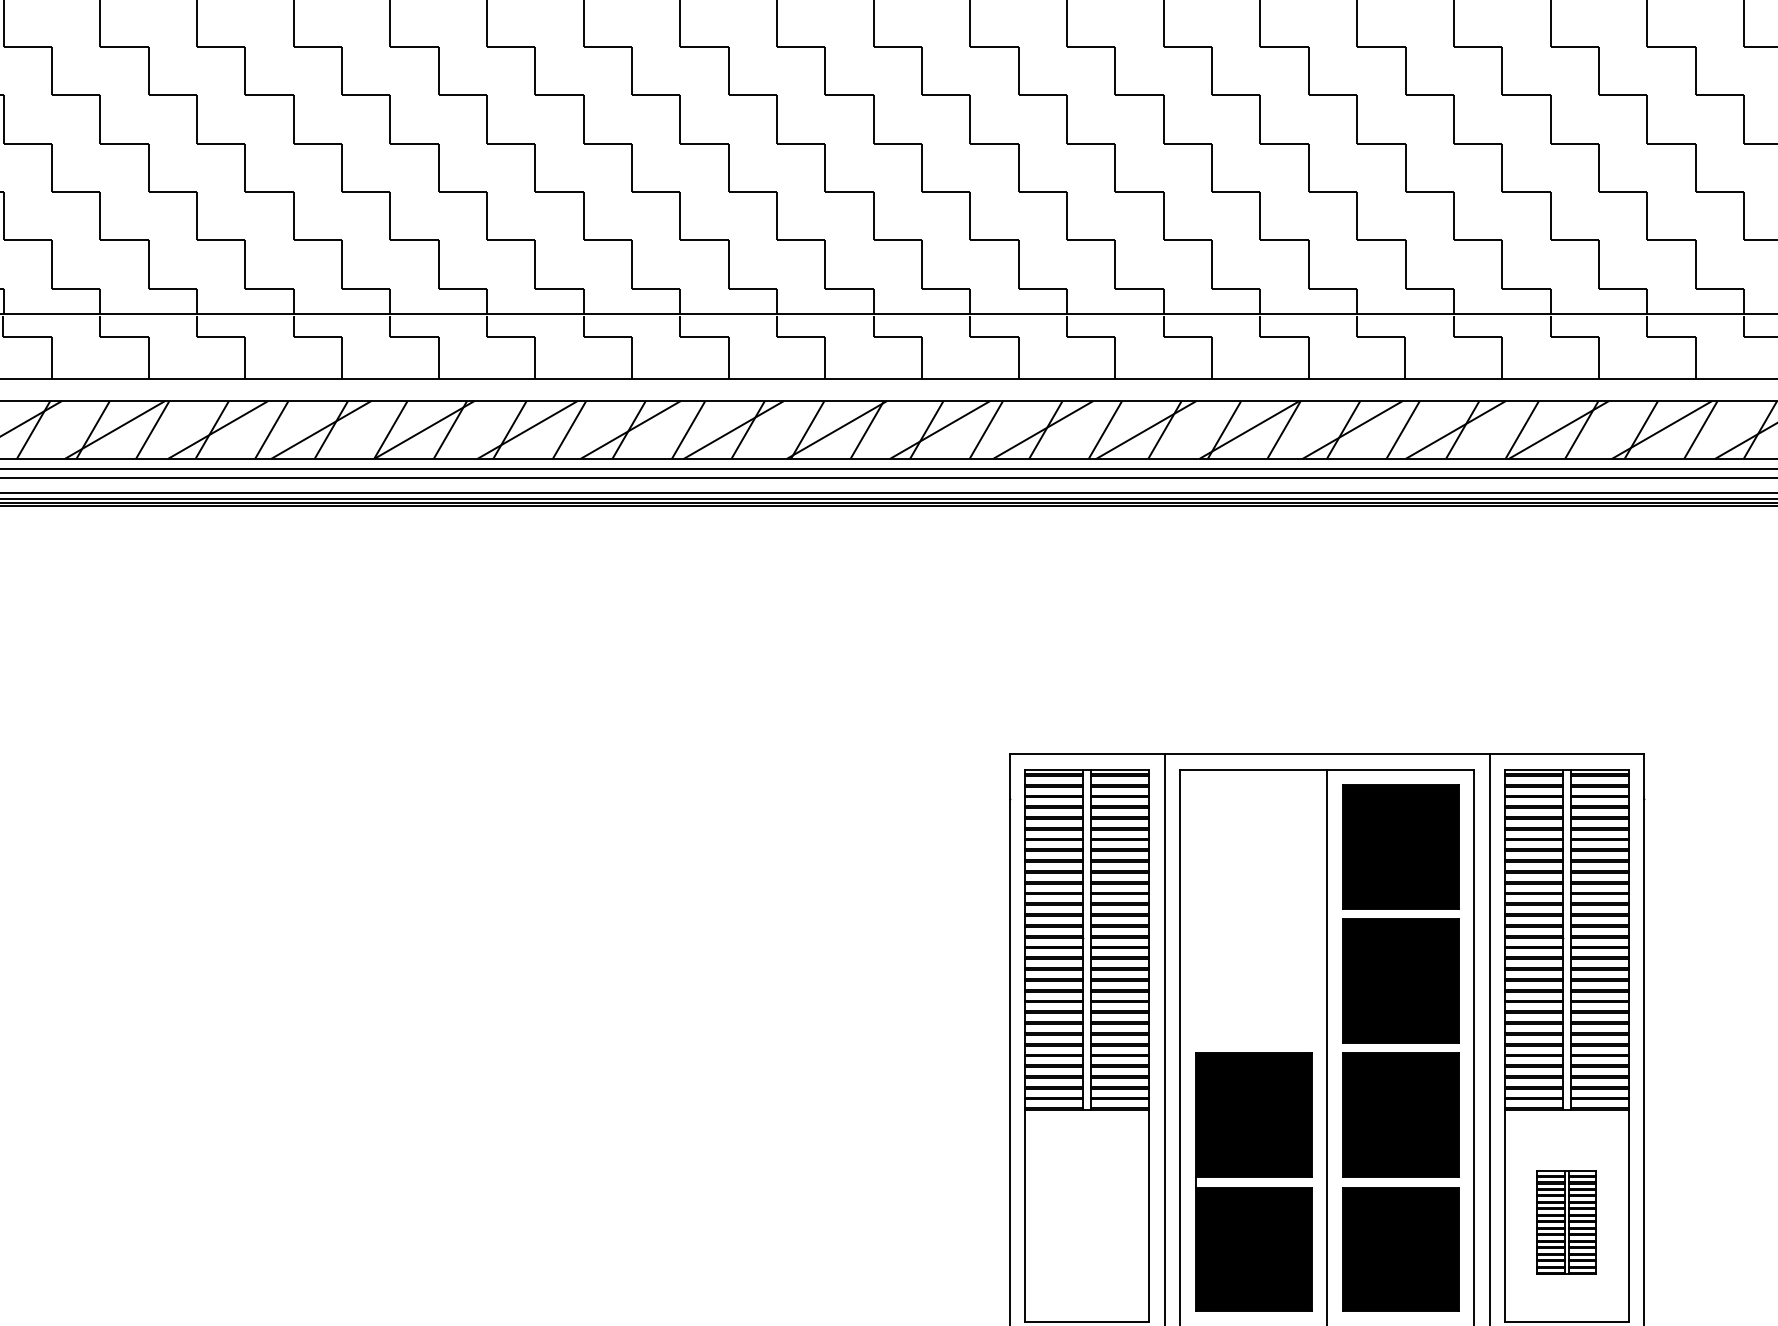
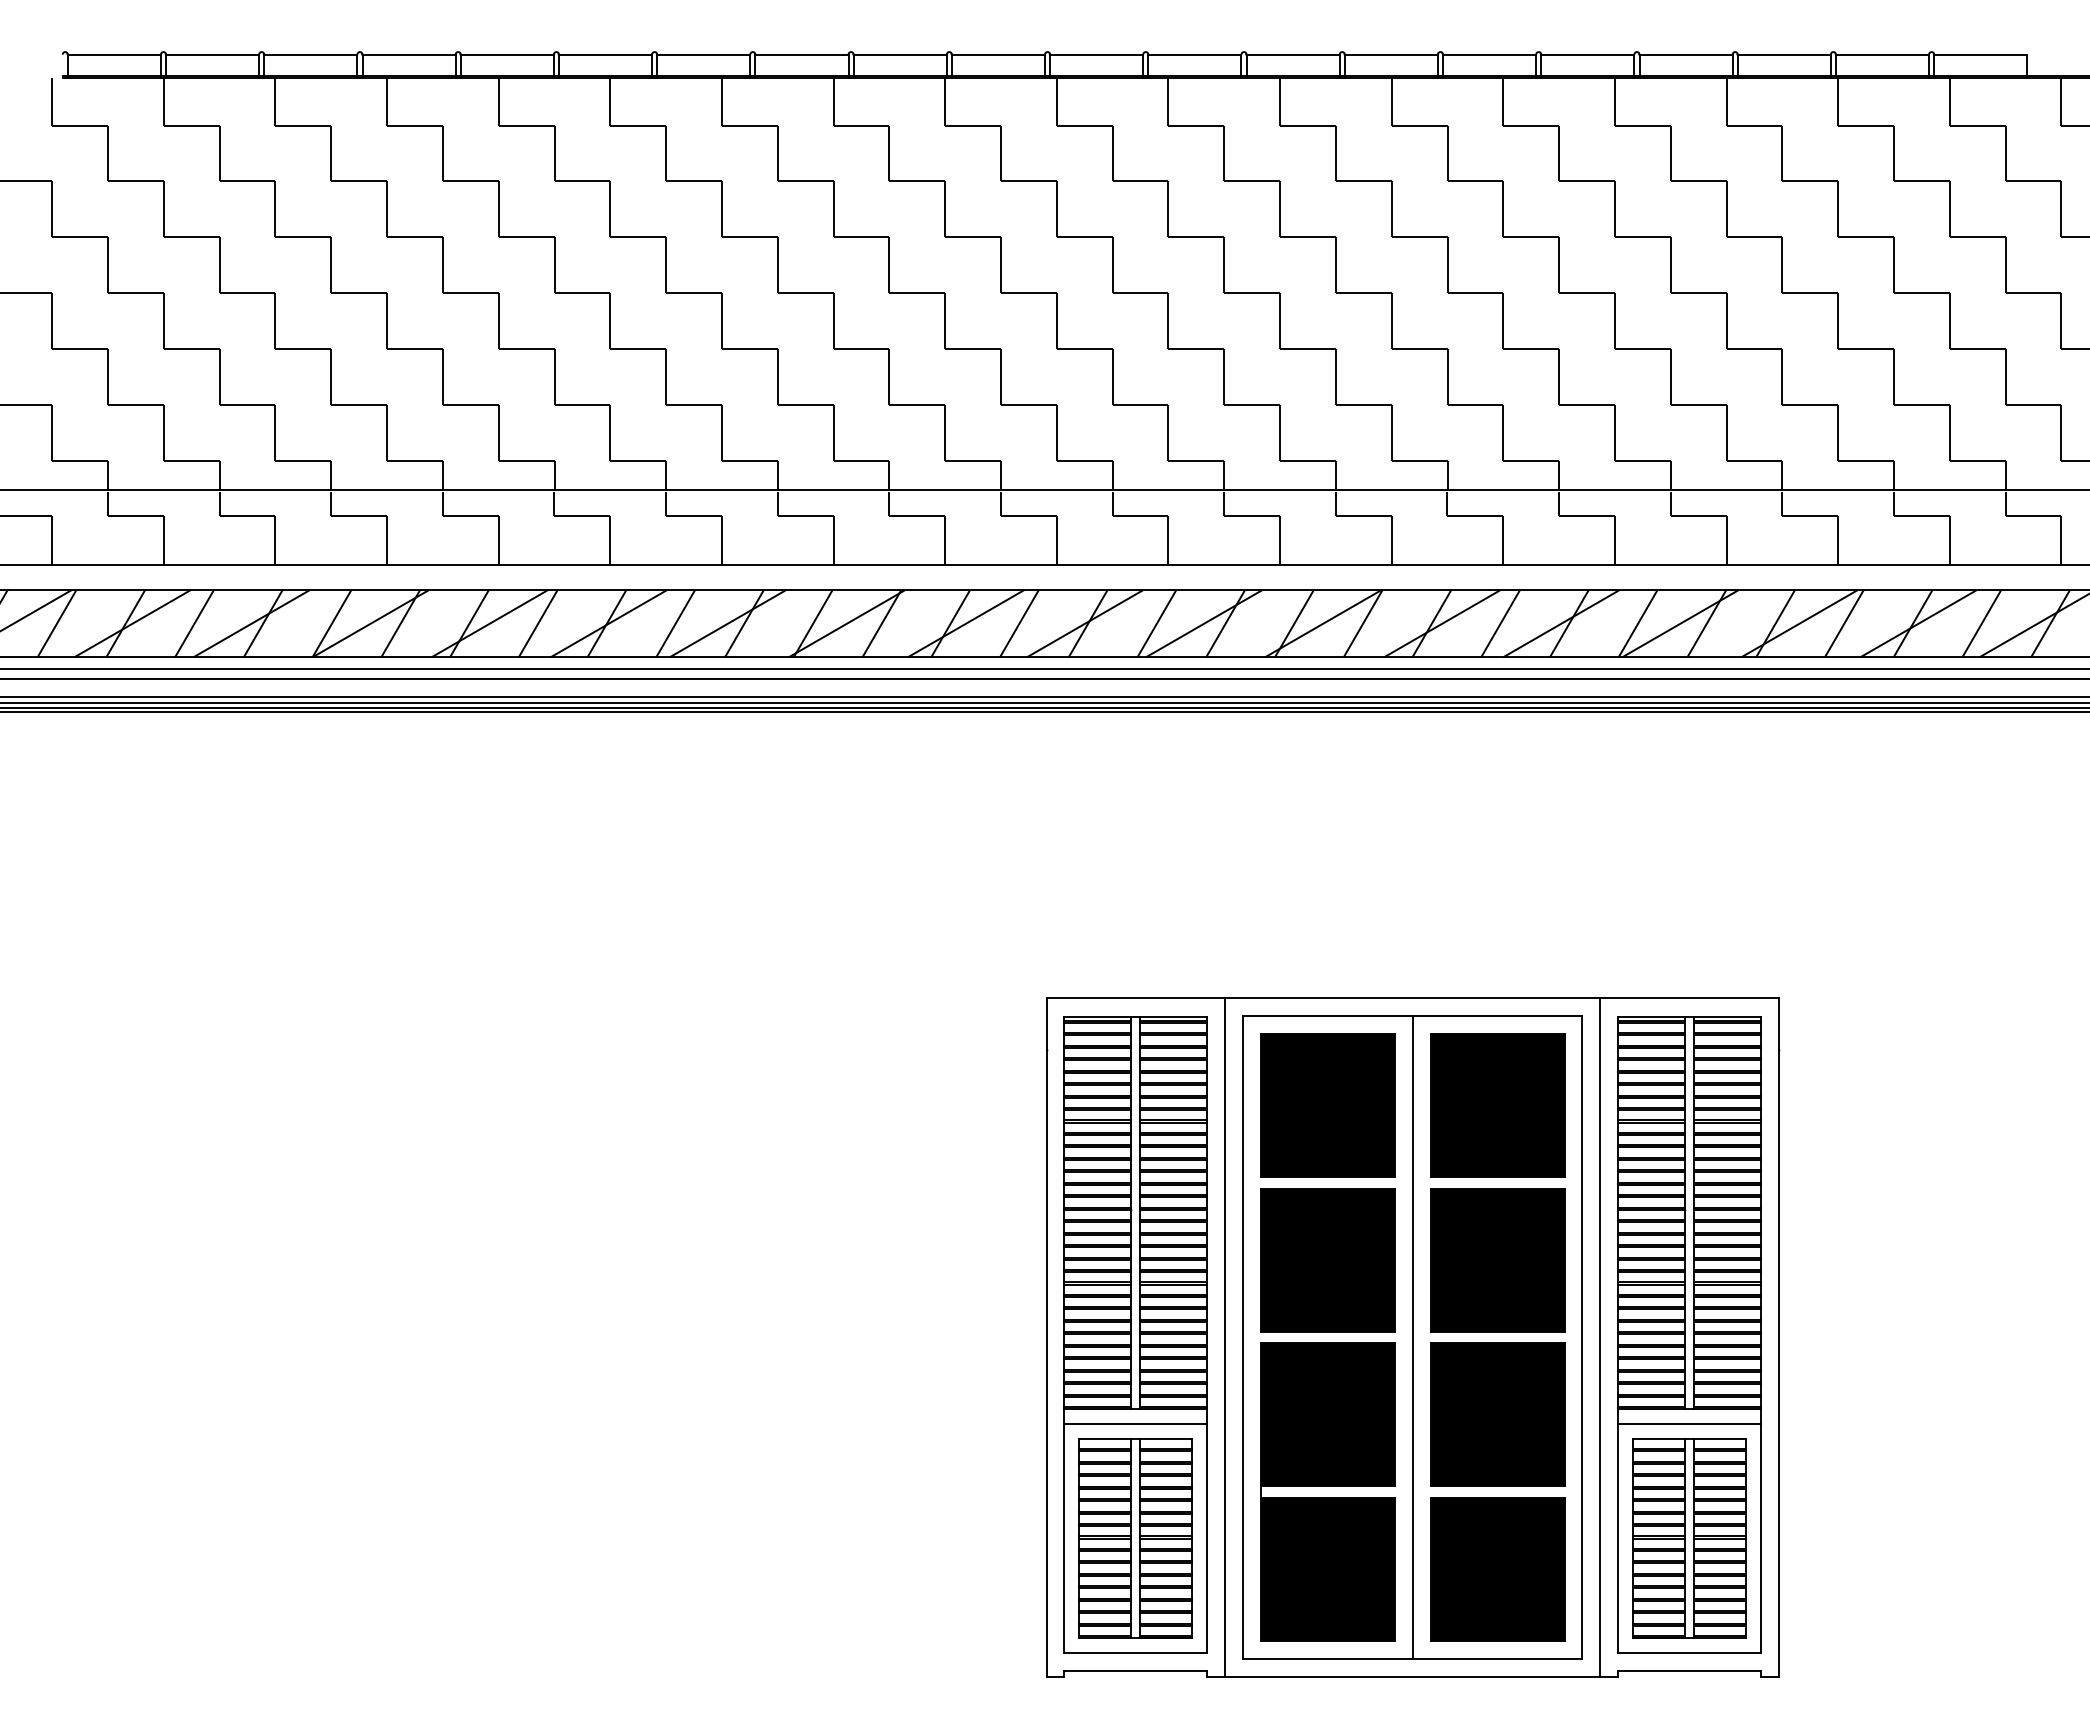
part: (1253, 847) -> (1327, 1105), added
part: (1253, 981) -> (1327, 1260), added
line: (1086, 1123) -> (1135, 1424), added
line: (1566, 1123) -> (1689, 1424), added
part: (1086, 1222) -> (1135, 1538), added
part: (1566, 1222) -> (1689, 1538), size x1.67

